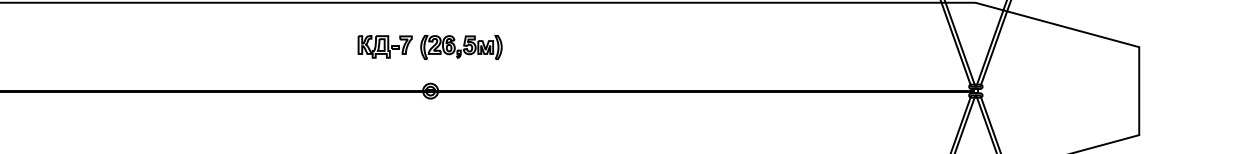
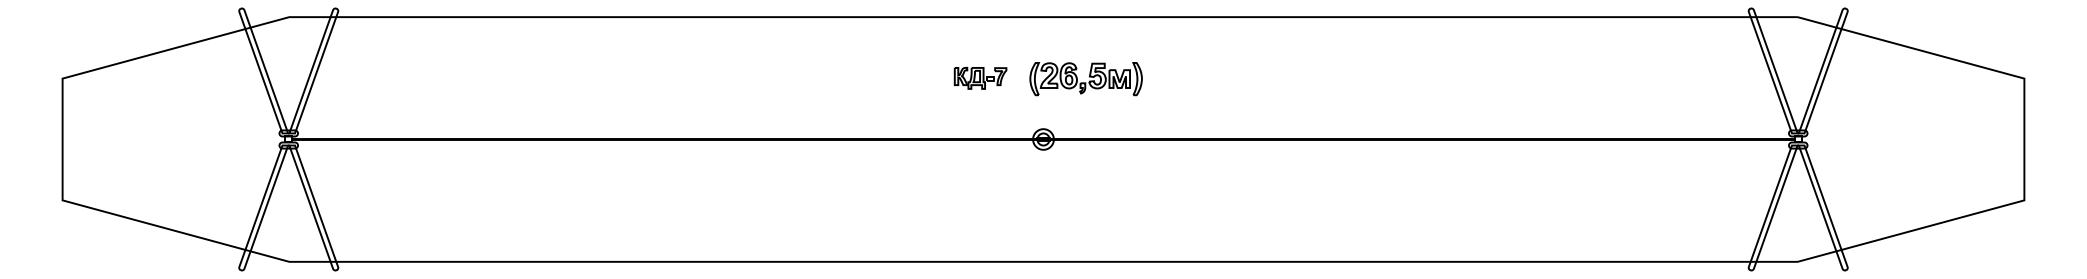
part: (385, 47) -> (980, 78), size x0.7

